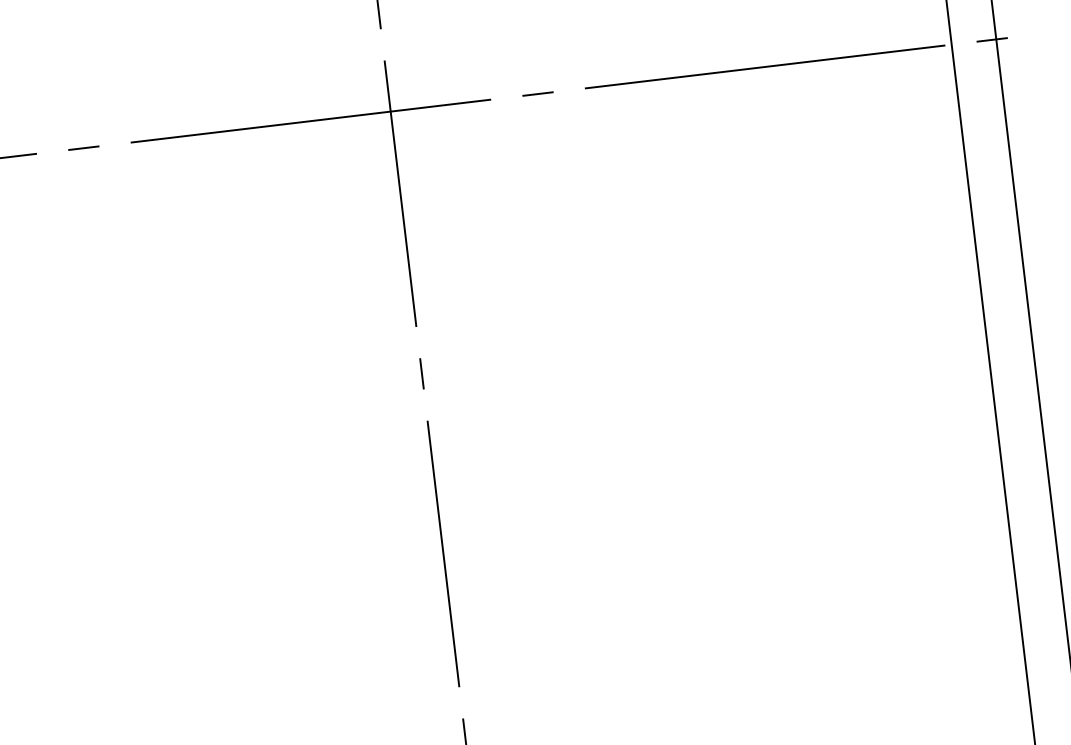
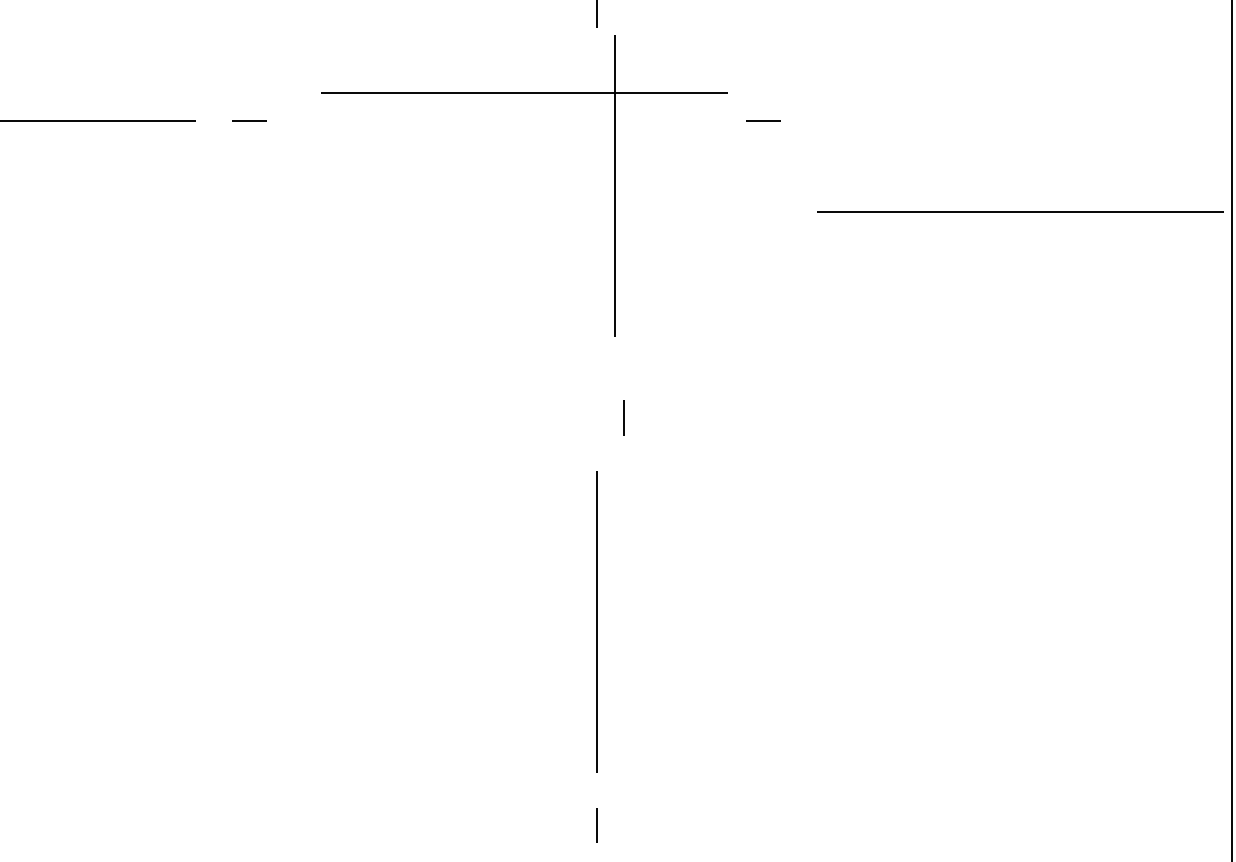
line: (765, 66) -> (1020, 211), moved
part: (400, 193) -> (614, 185), moved
line: (421, 373) -> (623, 417), moved

